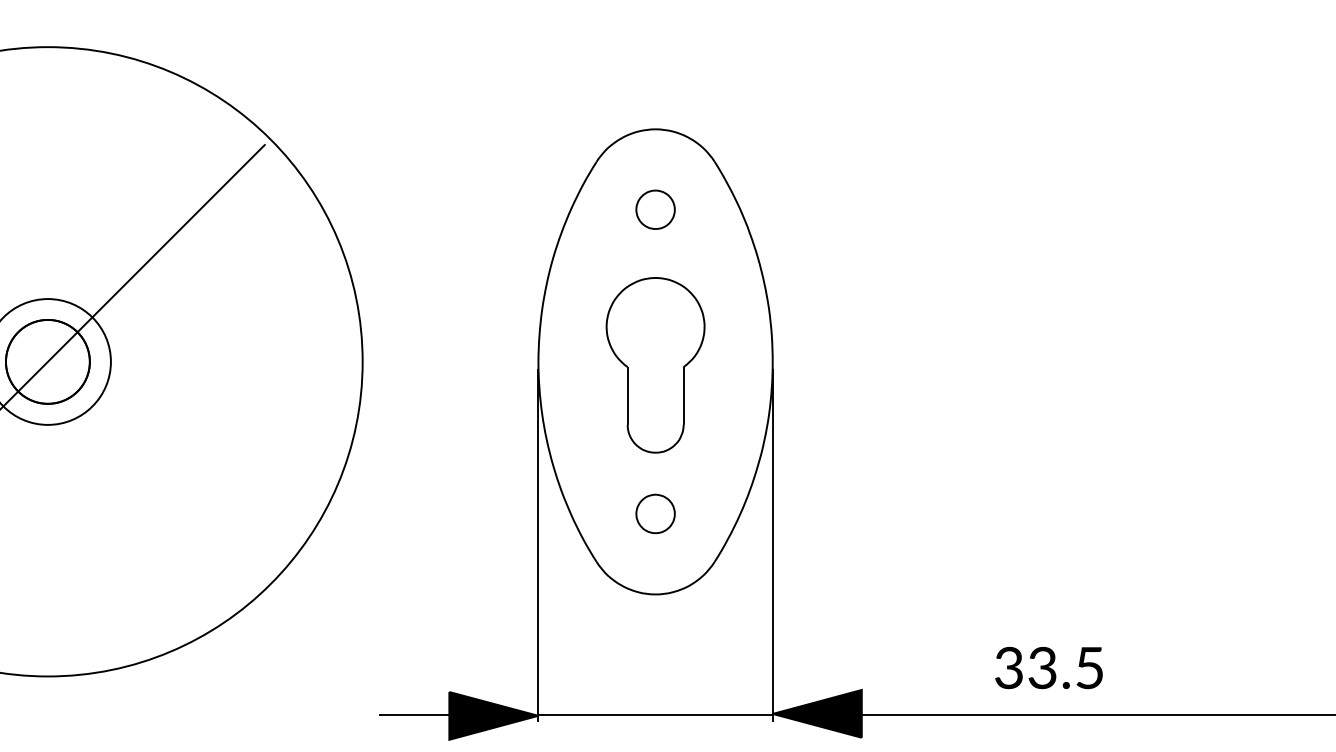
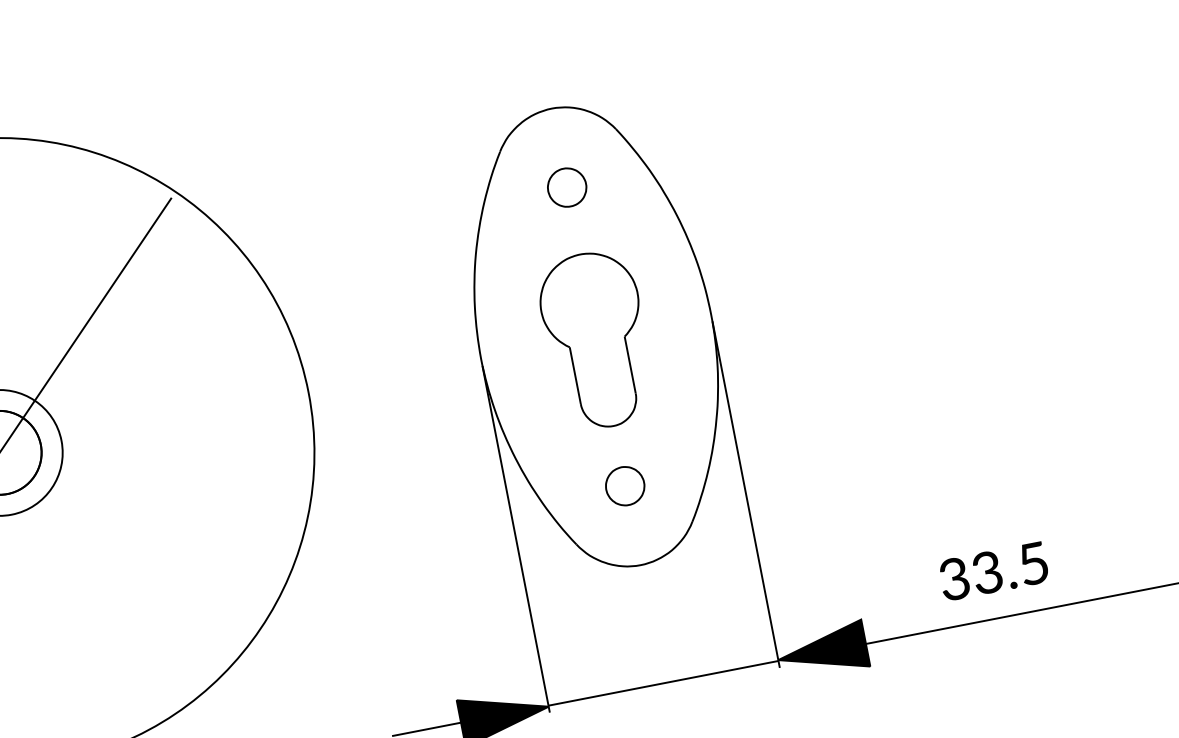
text: (1048, 667) -> (993, 571), moved

